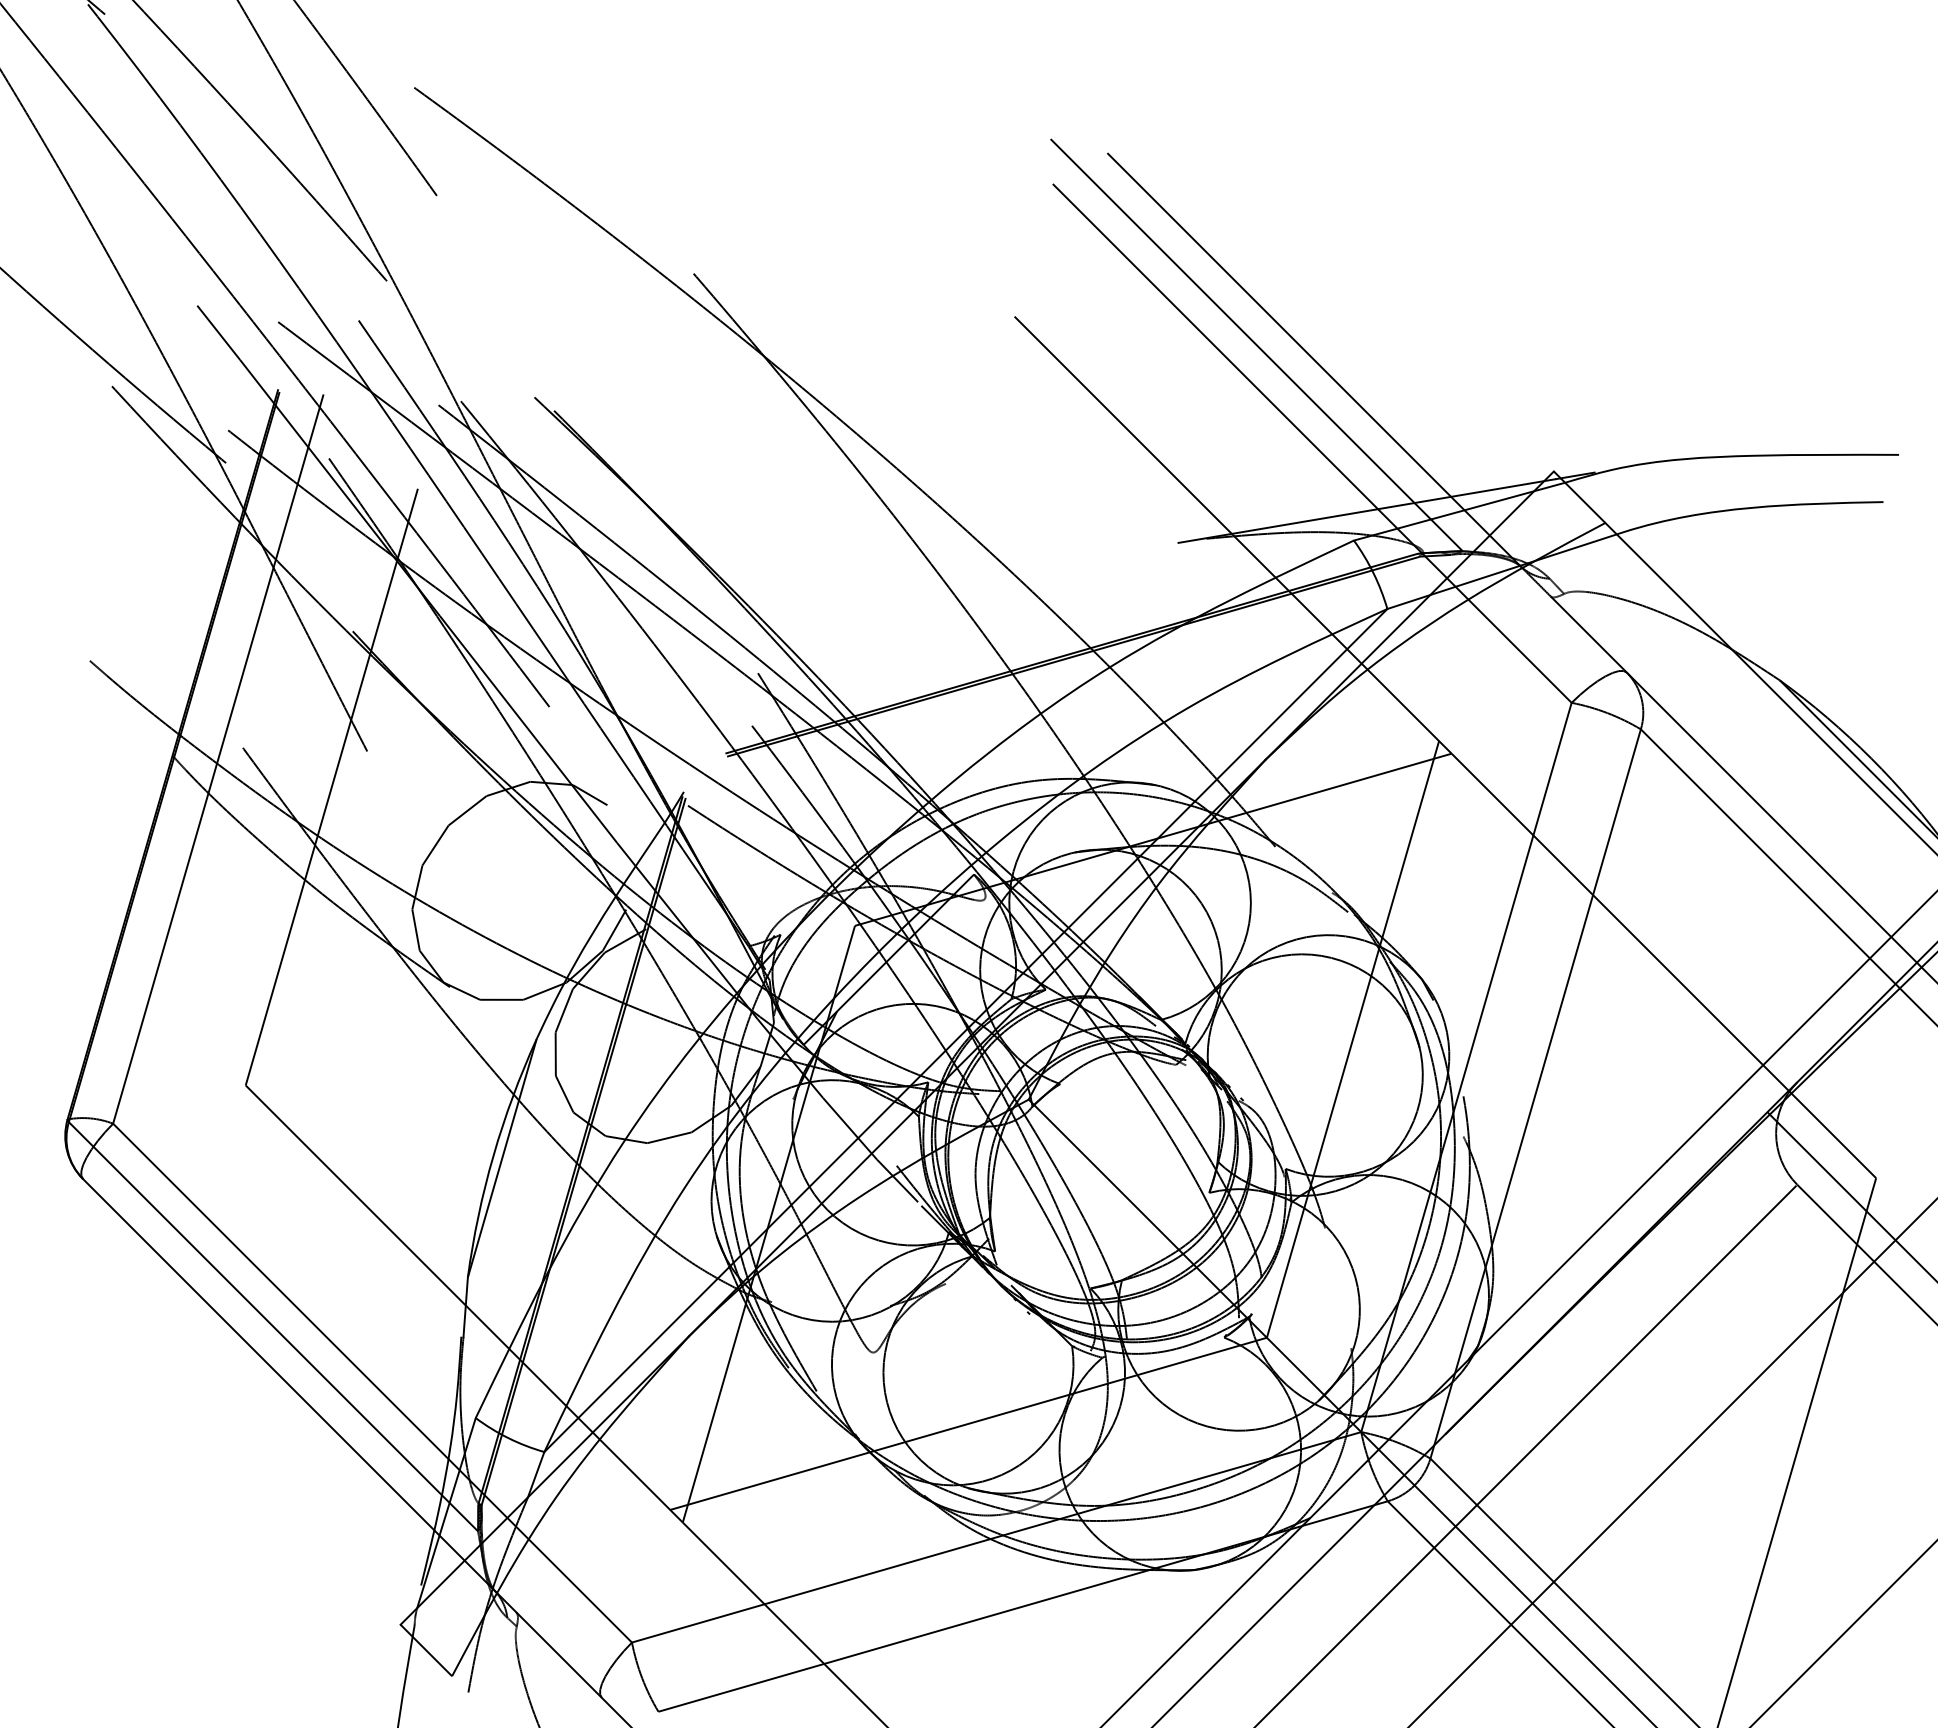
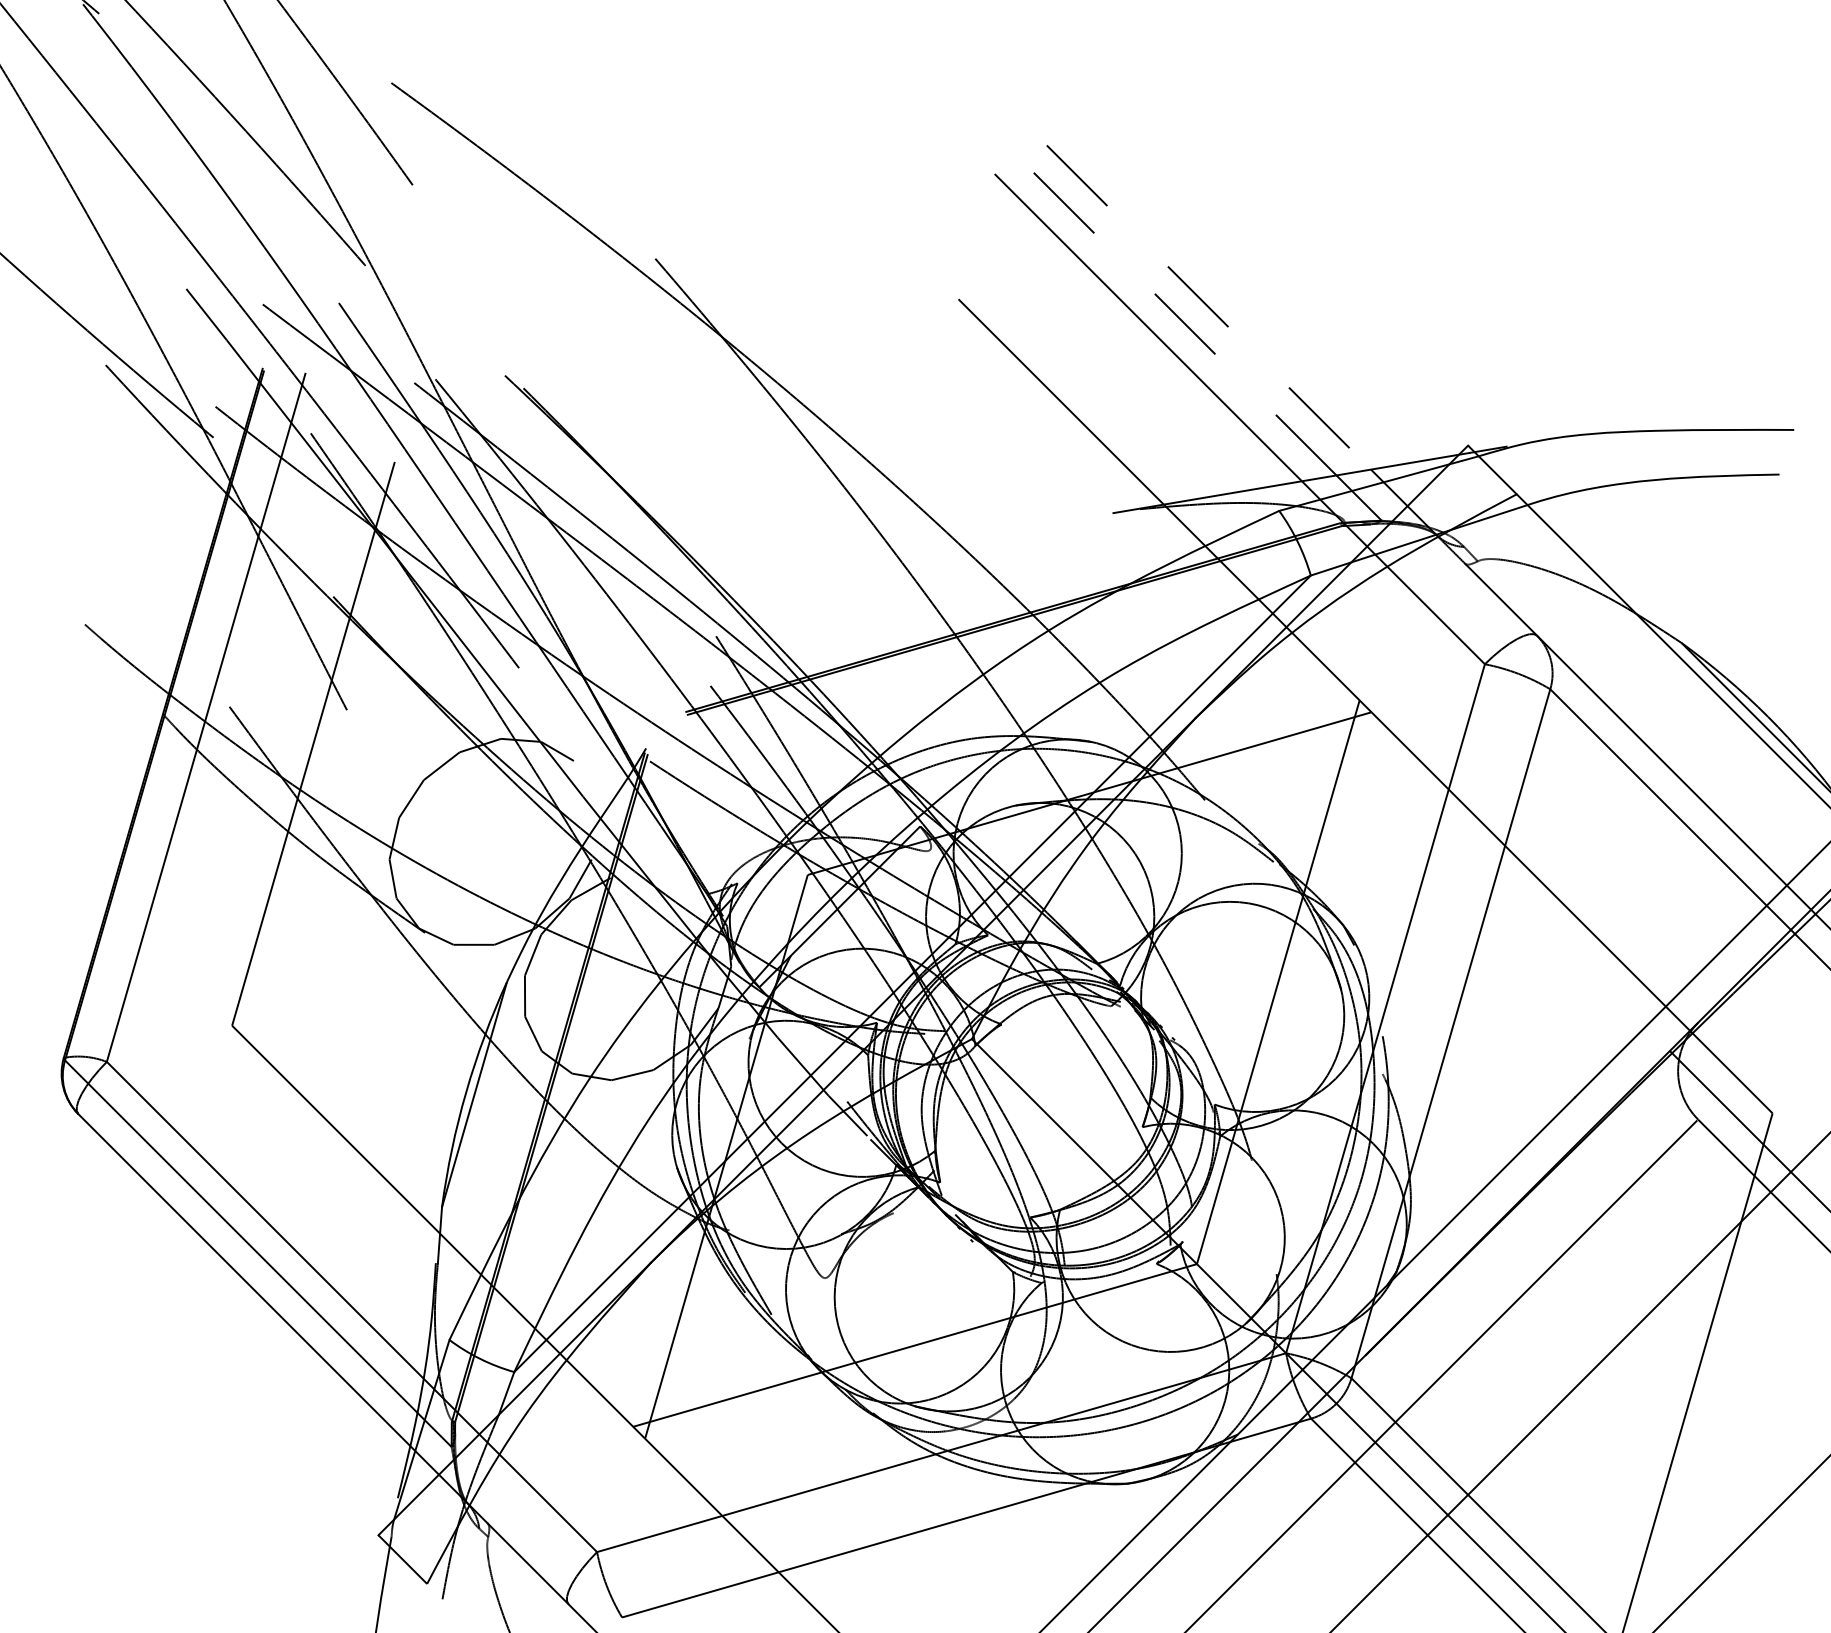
line: (1232, 321) -> (1164, 303), solid -> dashed
line: (1280, 325) -> (1209, 307), solid -> dashed

